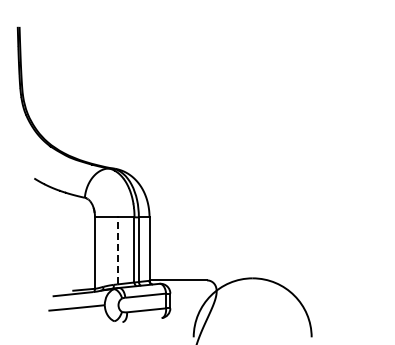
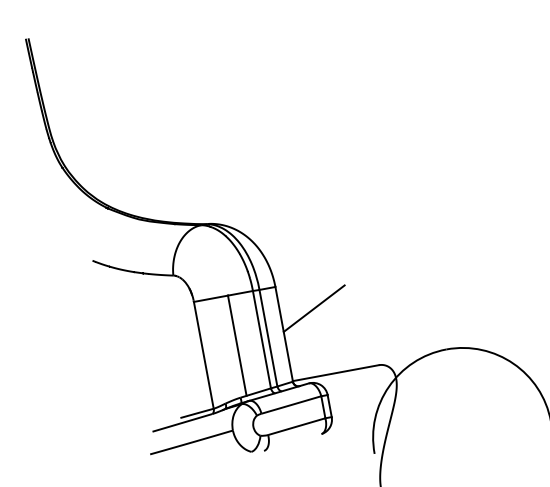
line: (171, 235) -> (313, 307), added
line: (117, 250) -> (236, 345), dashed -> solid

